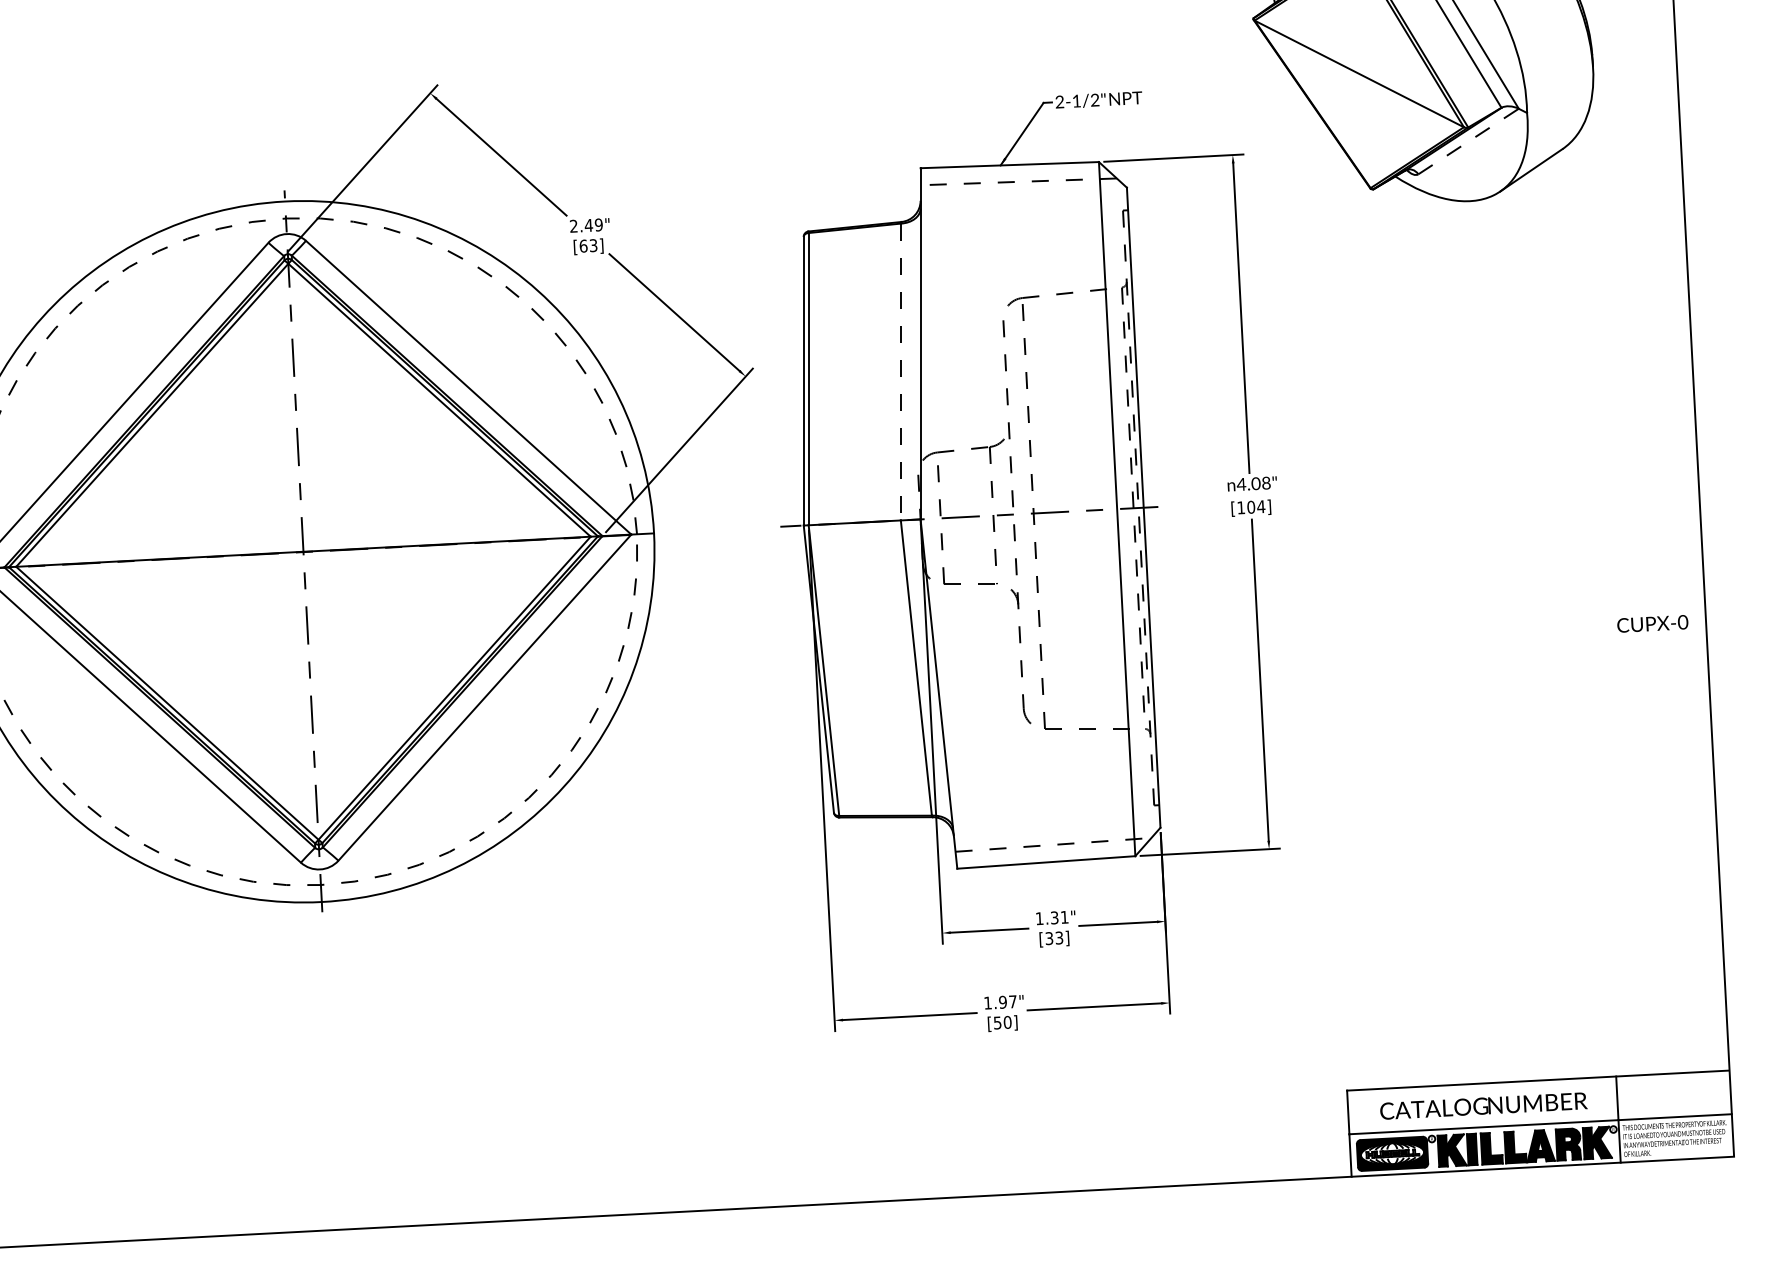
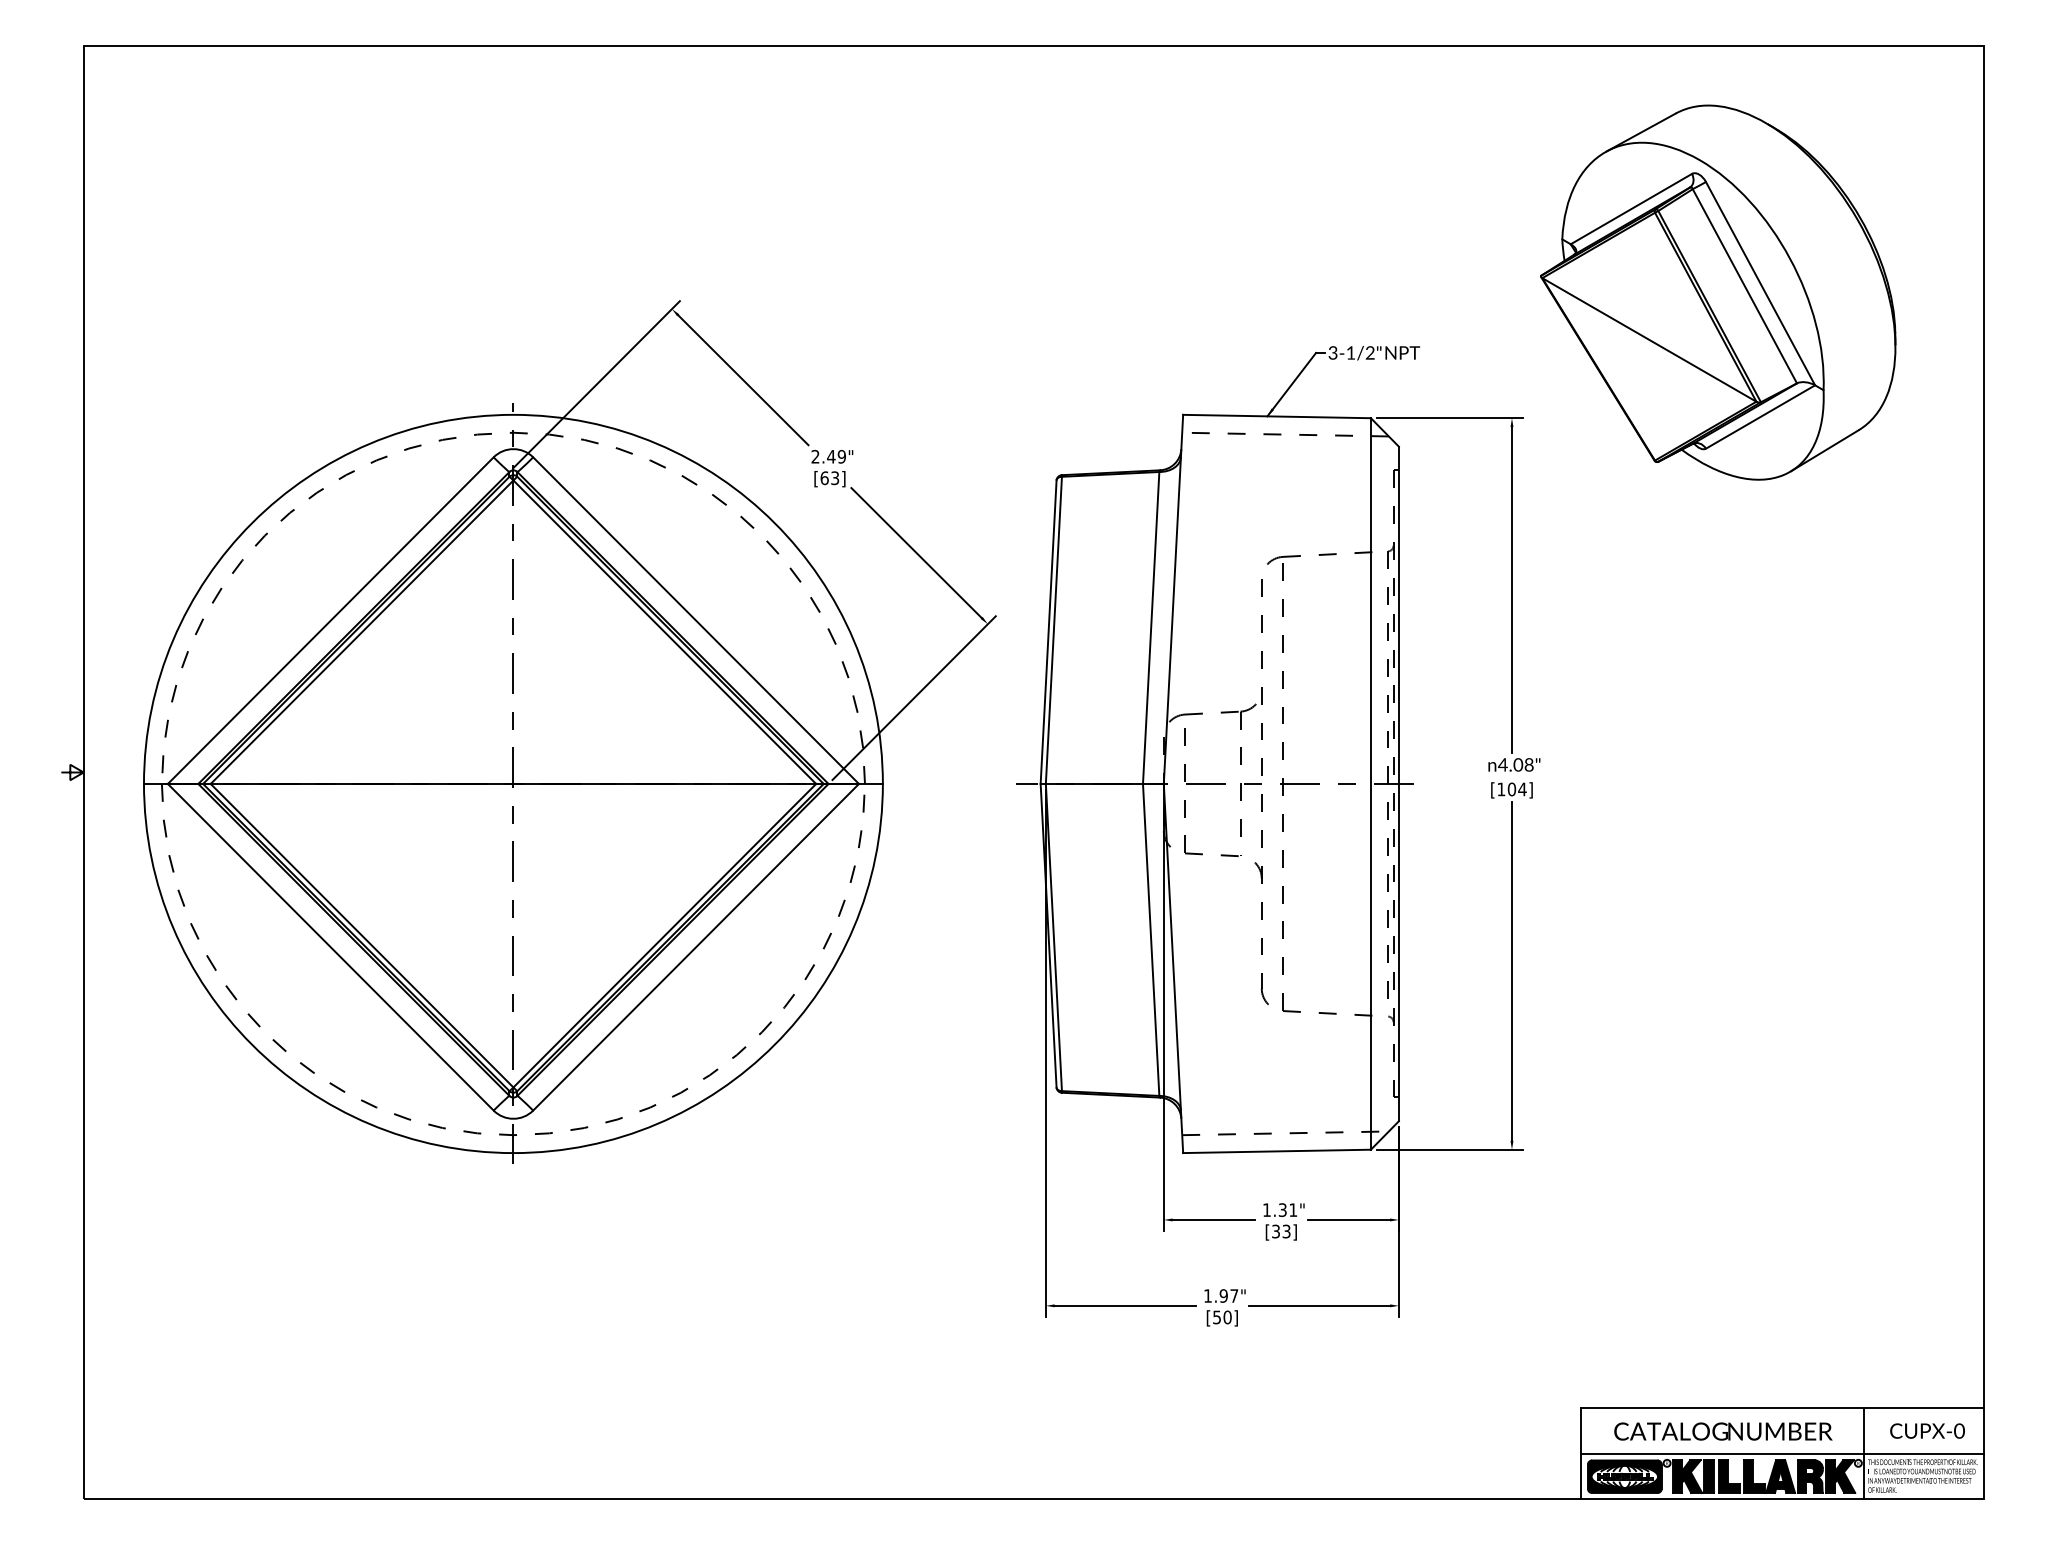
text: (1059, 103) -> (1332, 354), 2-1/2" -> 3-1/2"
line: (1468, 141) -> (1760, 416), dashed -> solid
line: (901, 372) -> (1151, 628), dashed -> solid
text: (1652, 623) -> (1927, 1430), moved

